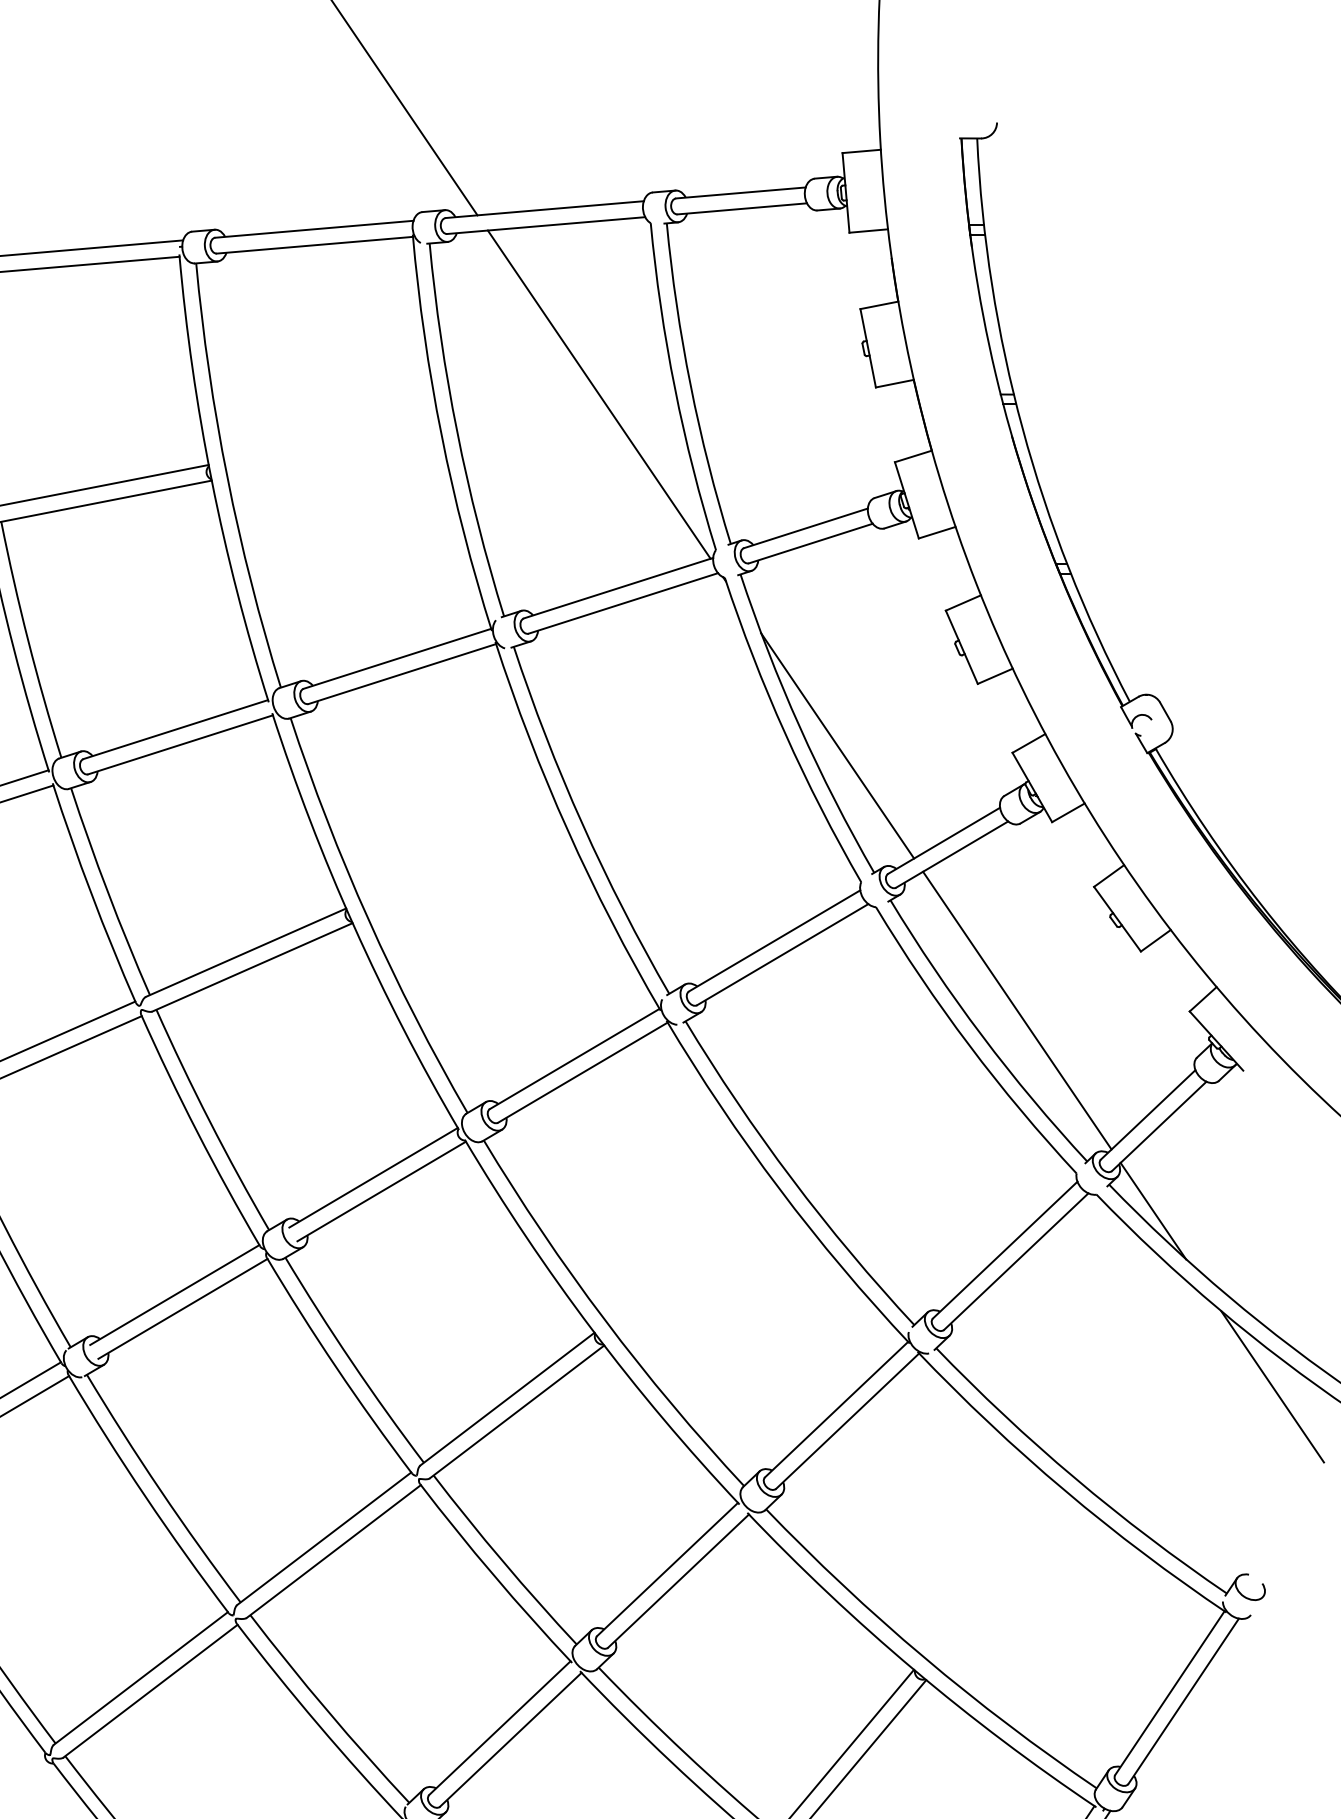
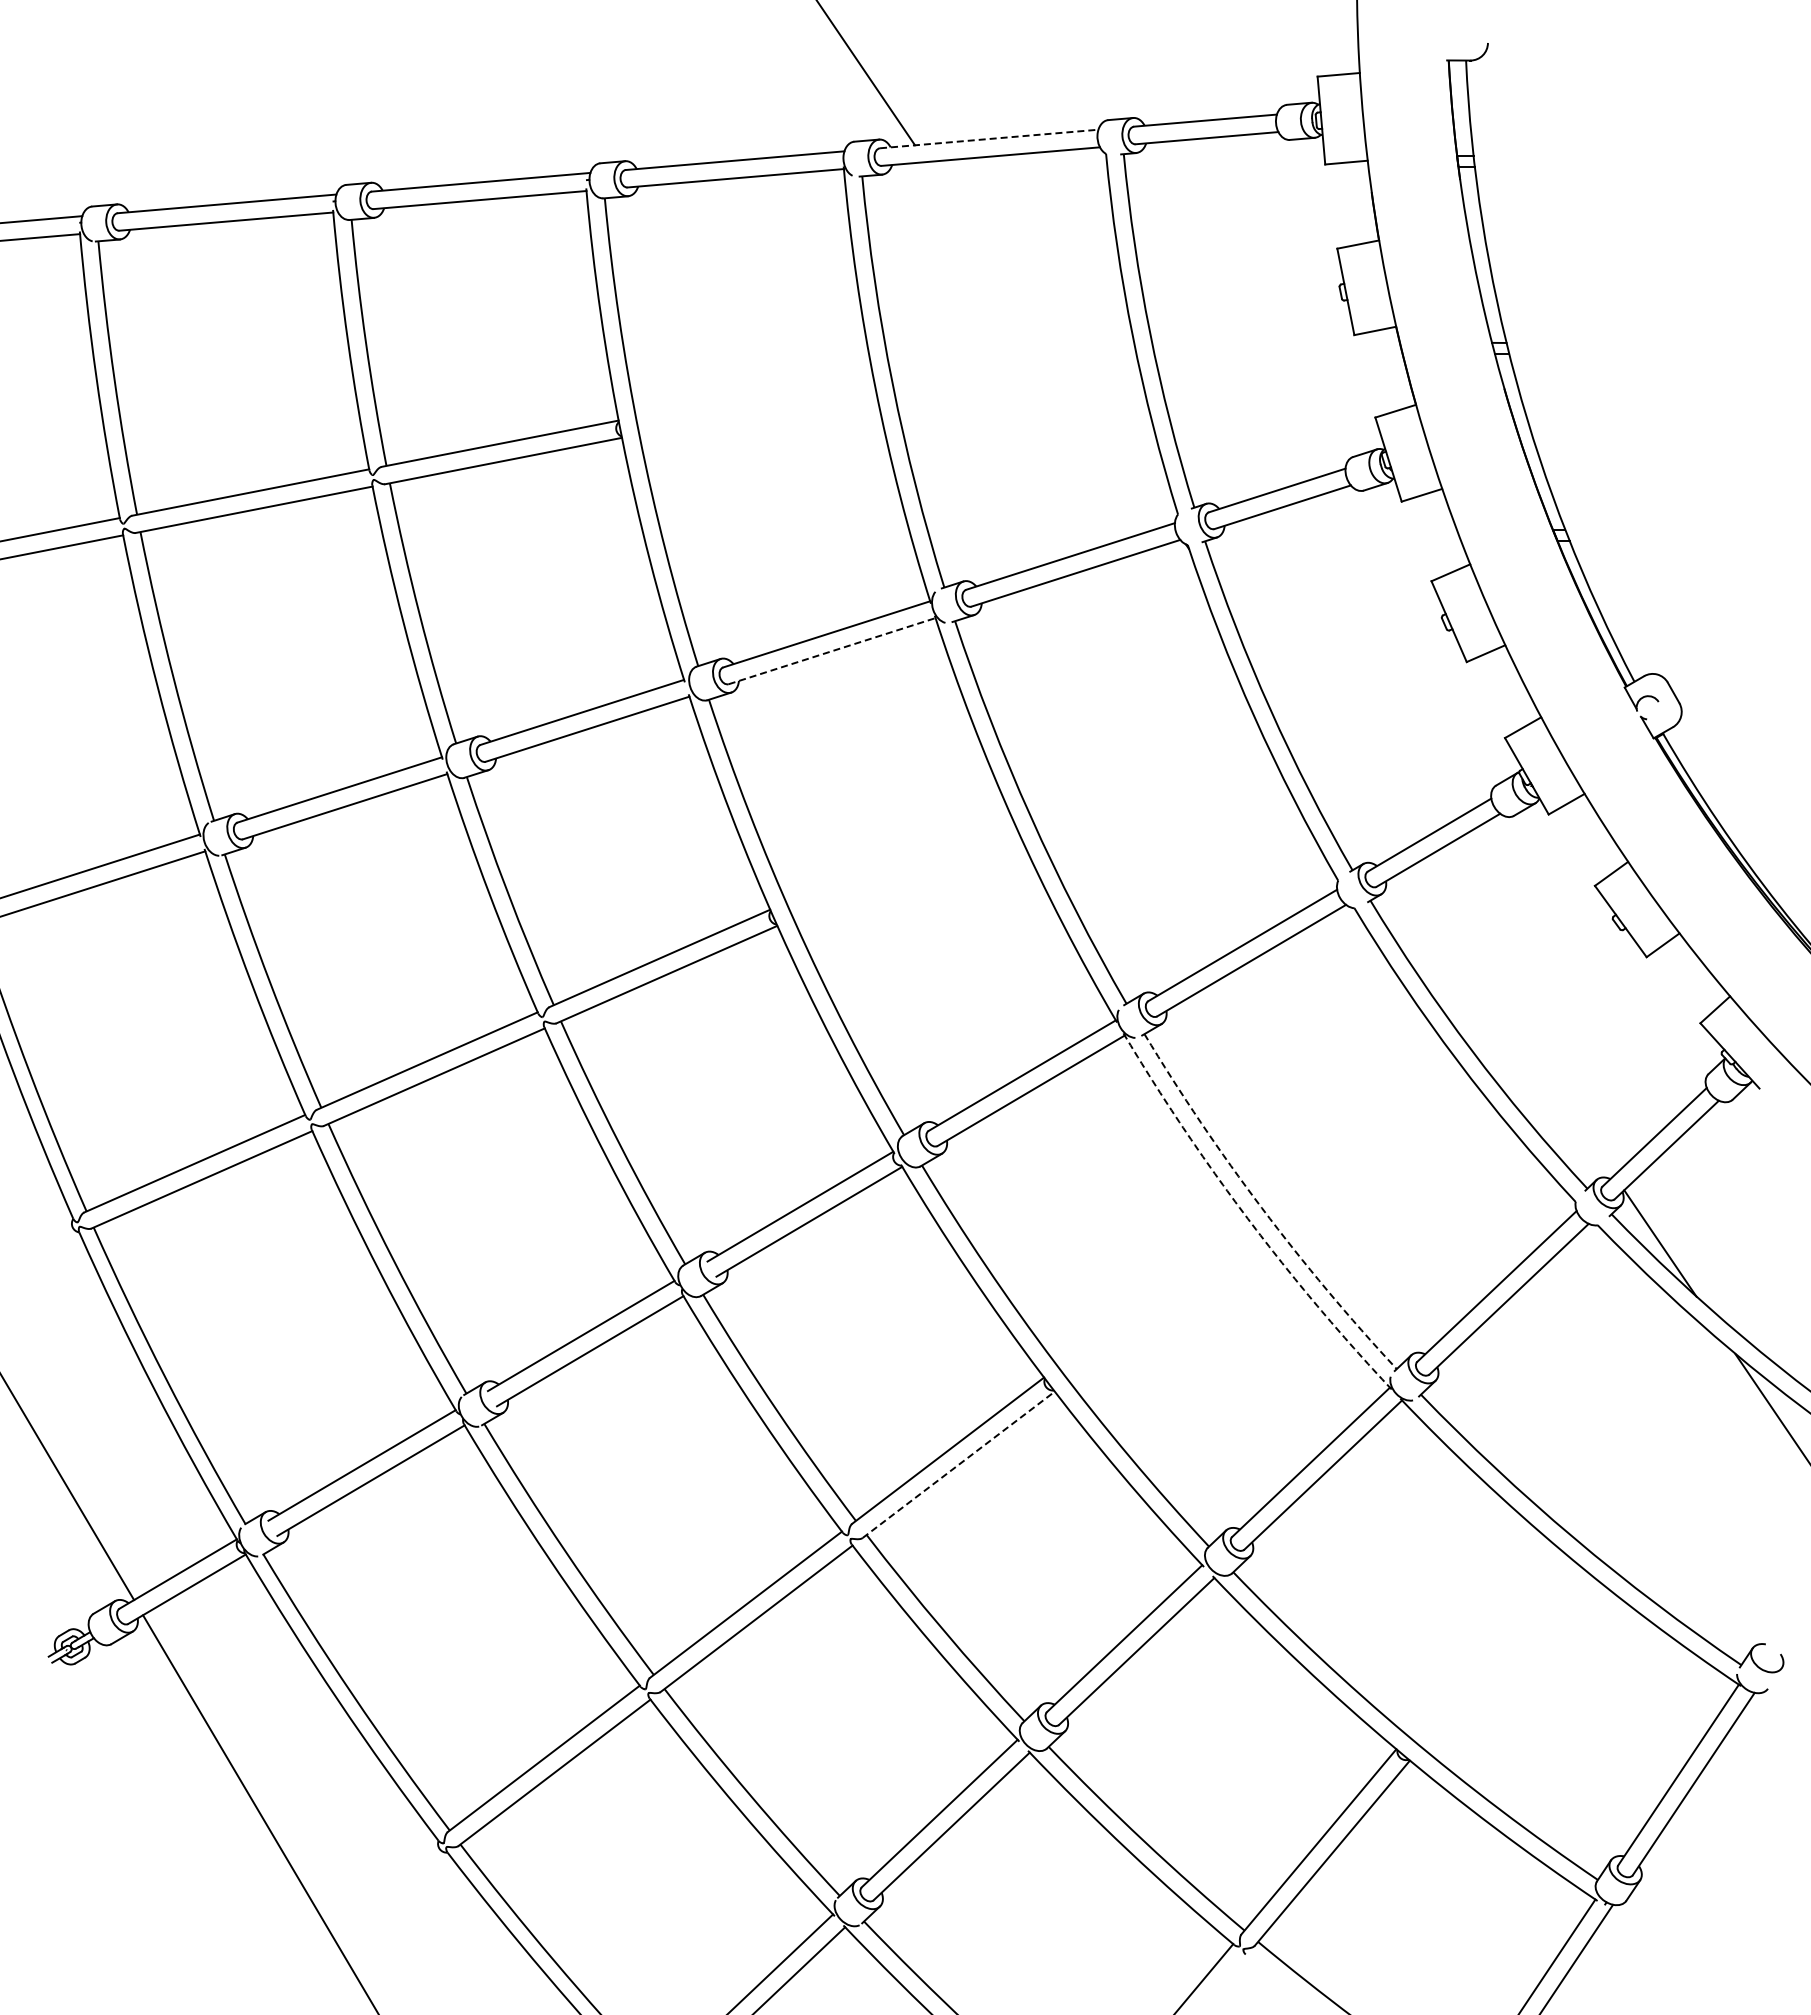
line: (545, 210) -> (989, 139), solid -> dashed
line: (599, 395) -> (1049, 343), removed
line: (402, 674) -> (832, 651), solid -> dashed
line: (837, 745) -> (1311, 730), removed
line: (1017, 1010) -> (1510, 1022), removed
arc: (791, 1179) -> (1261, 1208), solid -> dashed
arc: (778, 1188) -> (1247, 1218), solid -> dashed
line: (516, 1411) -> (958, 1464), solid -> dashed

